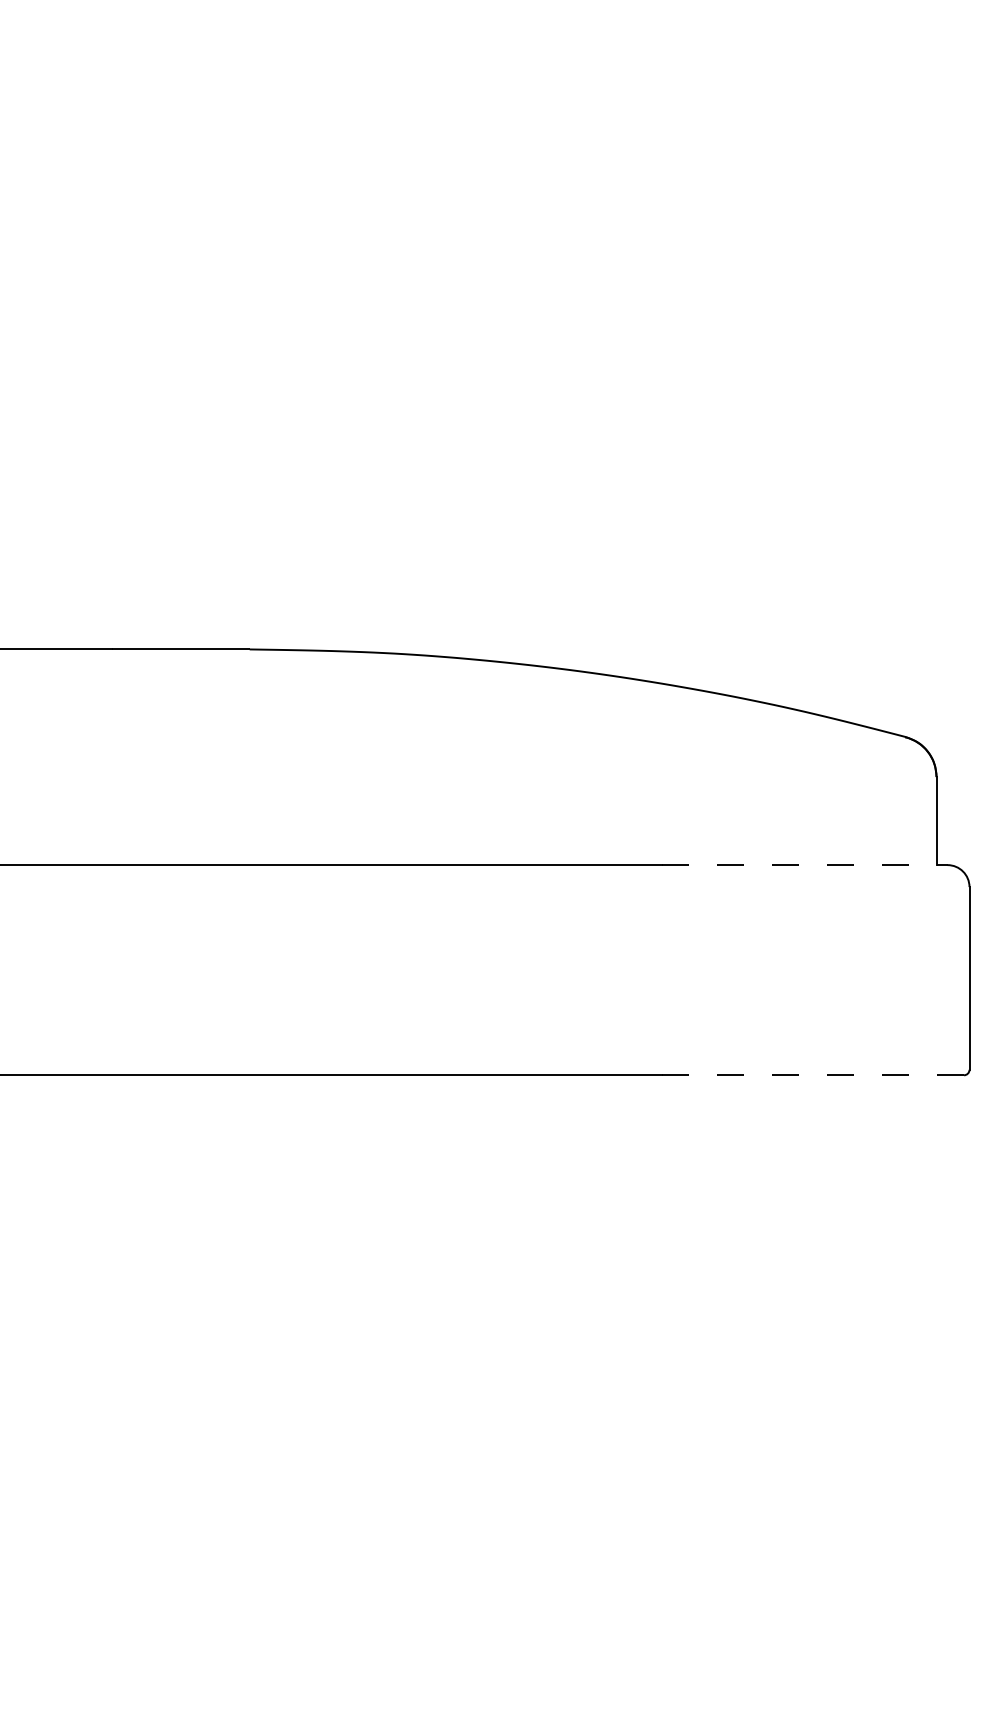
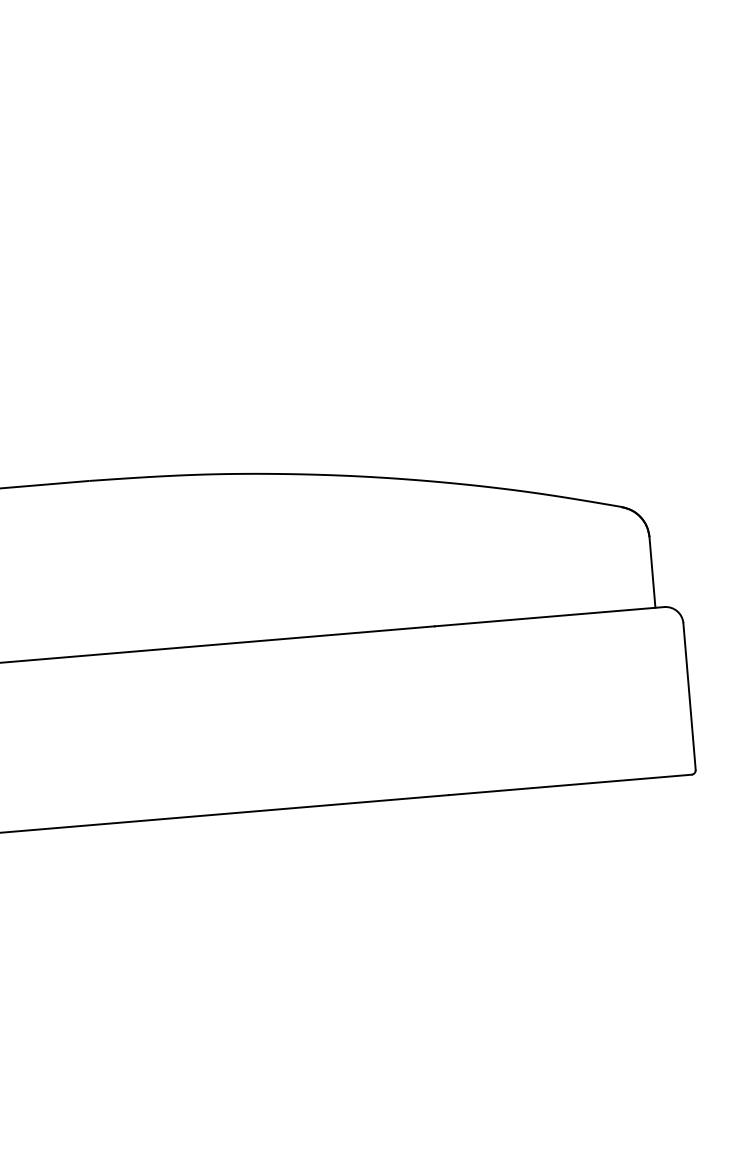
line: (804, 865) -> (549, 617), dashed -> solid
line: (813, 1075) -> (570, 785), dashed -> solid

